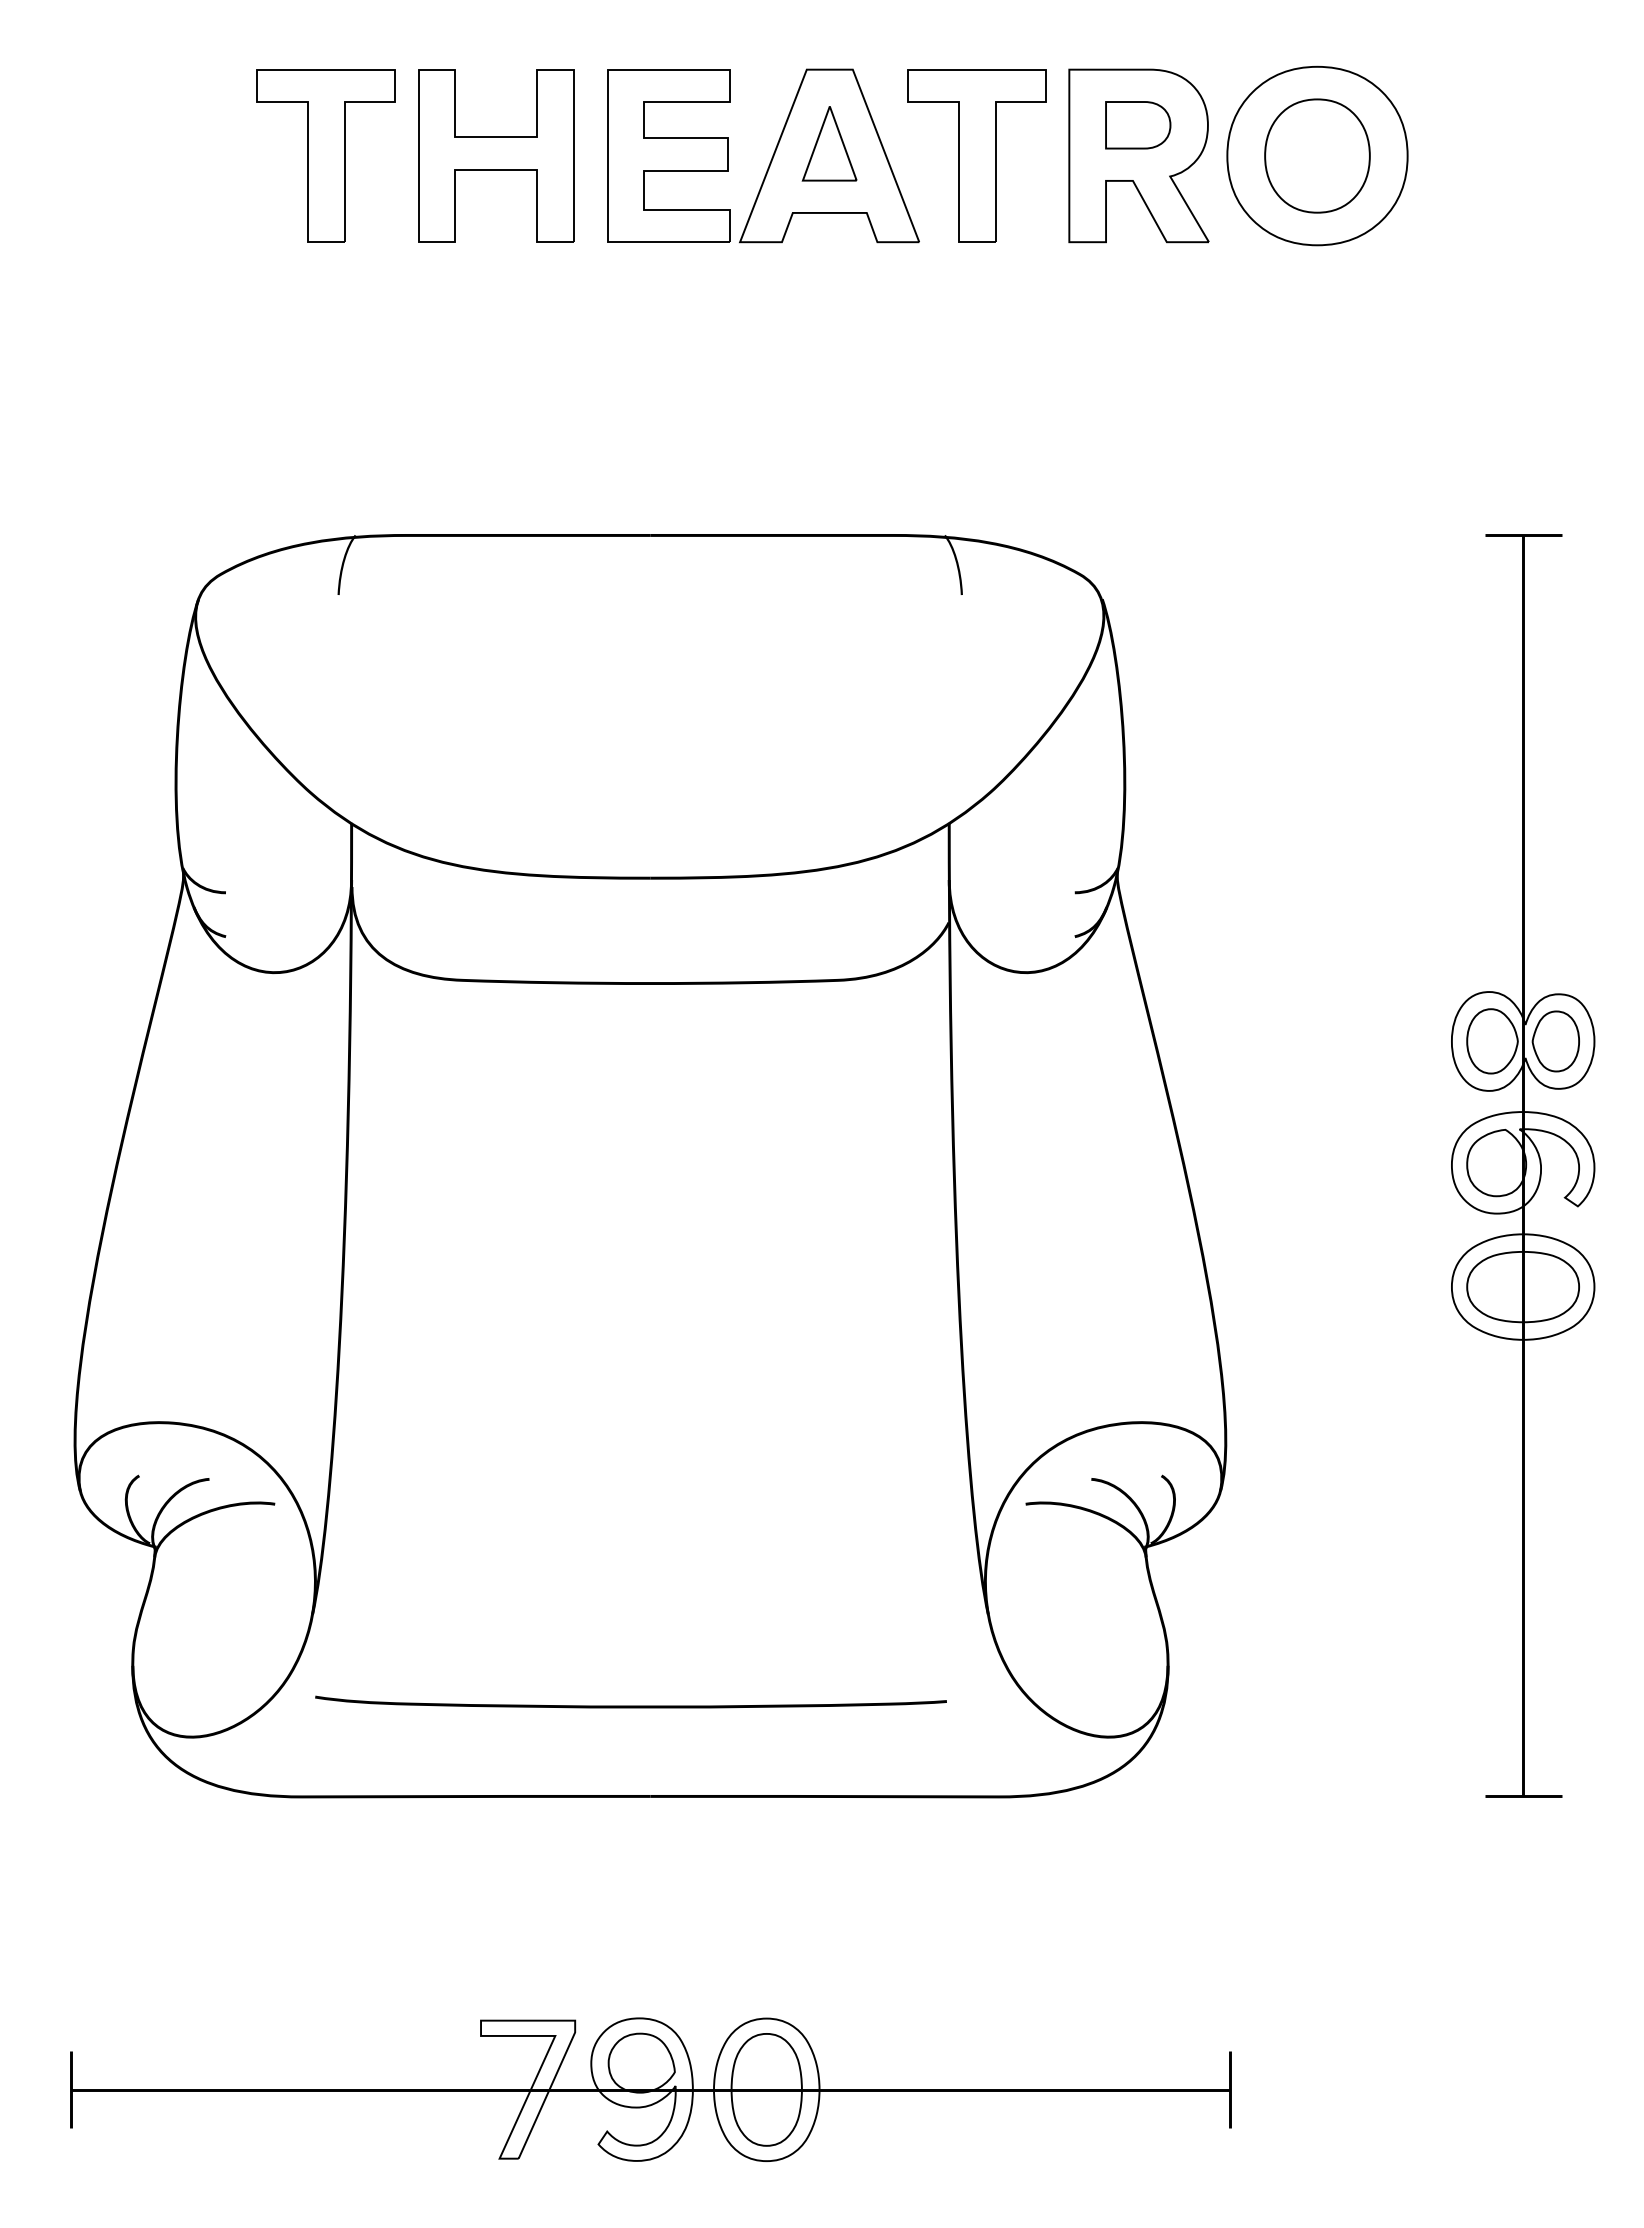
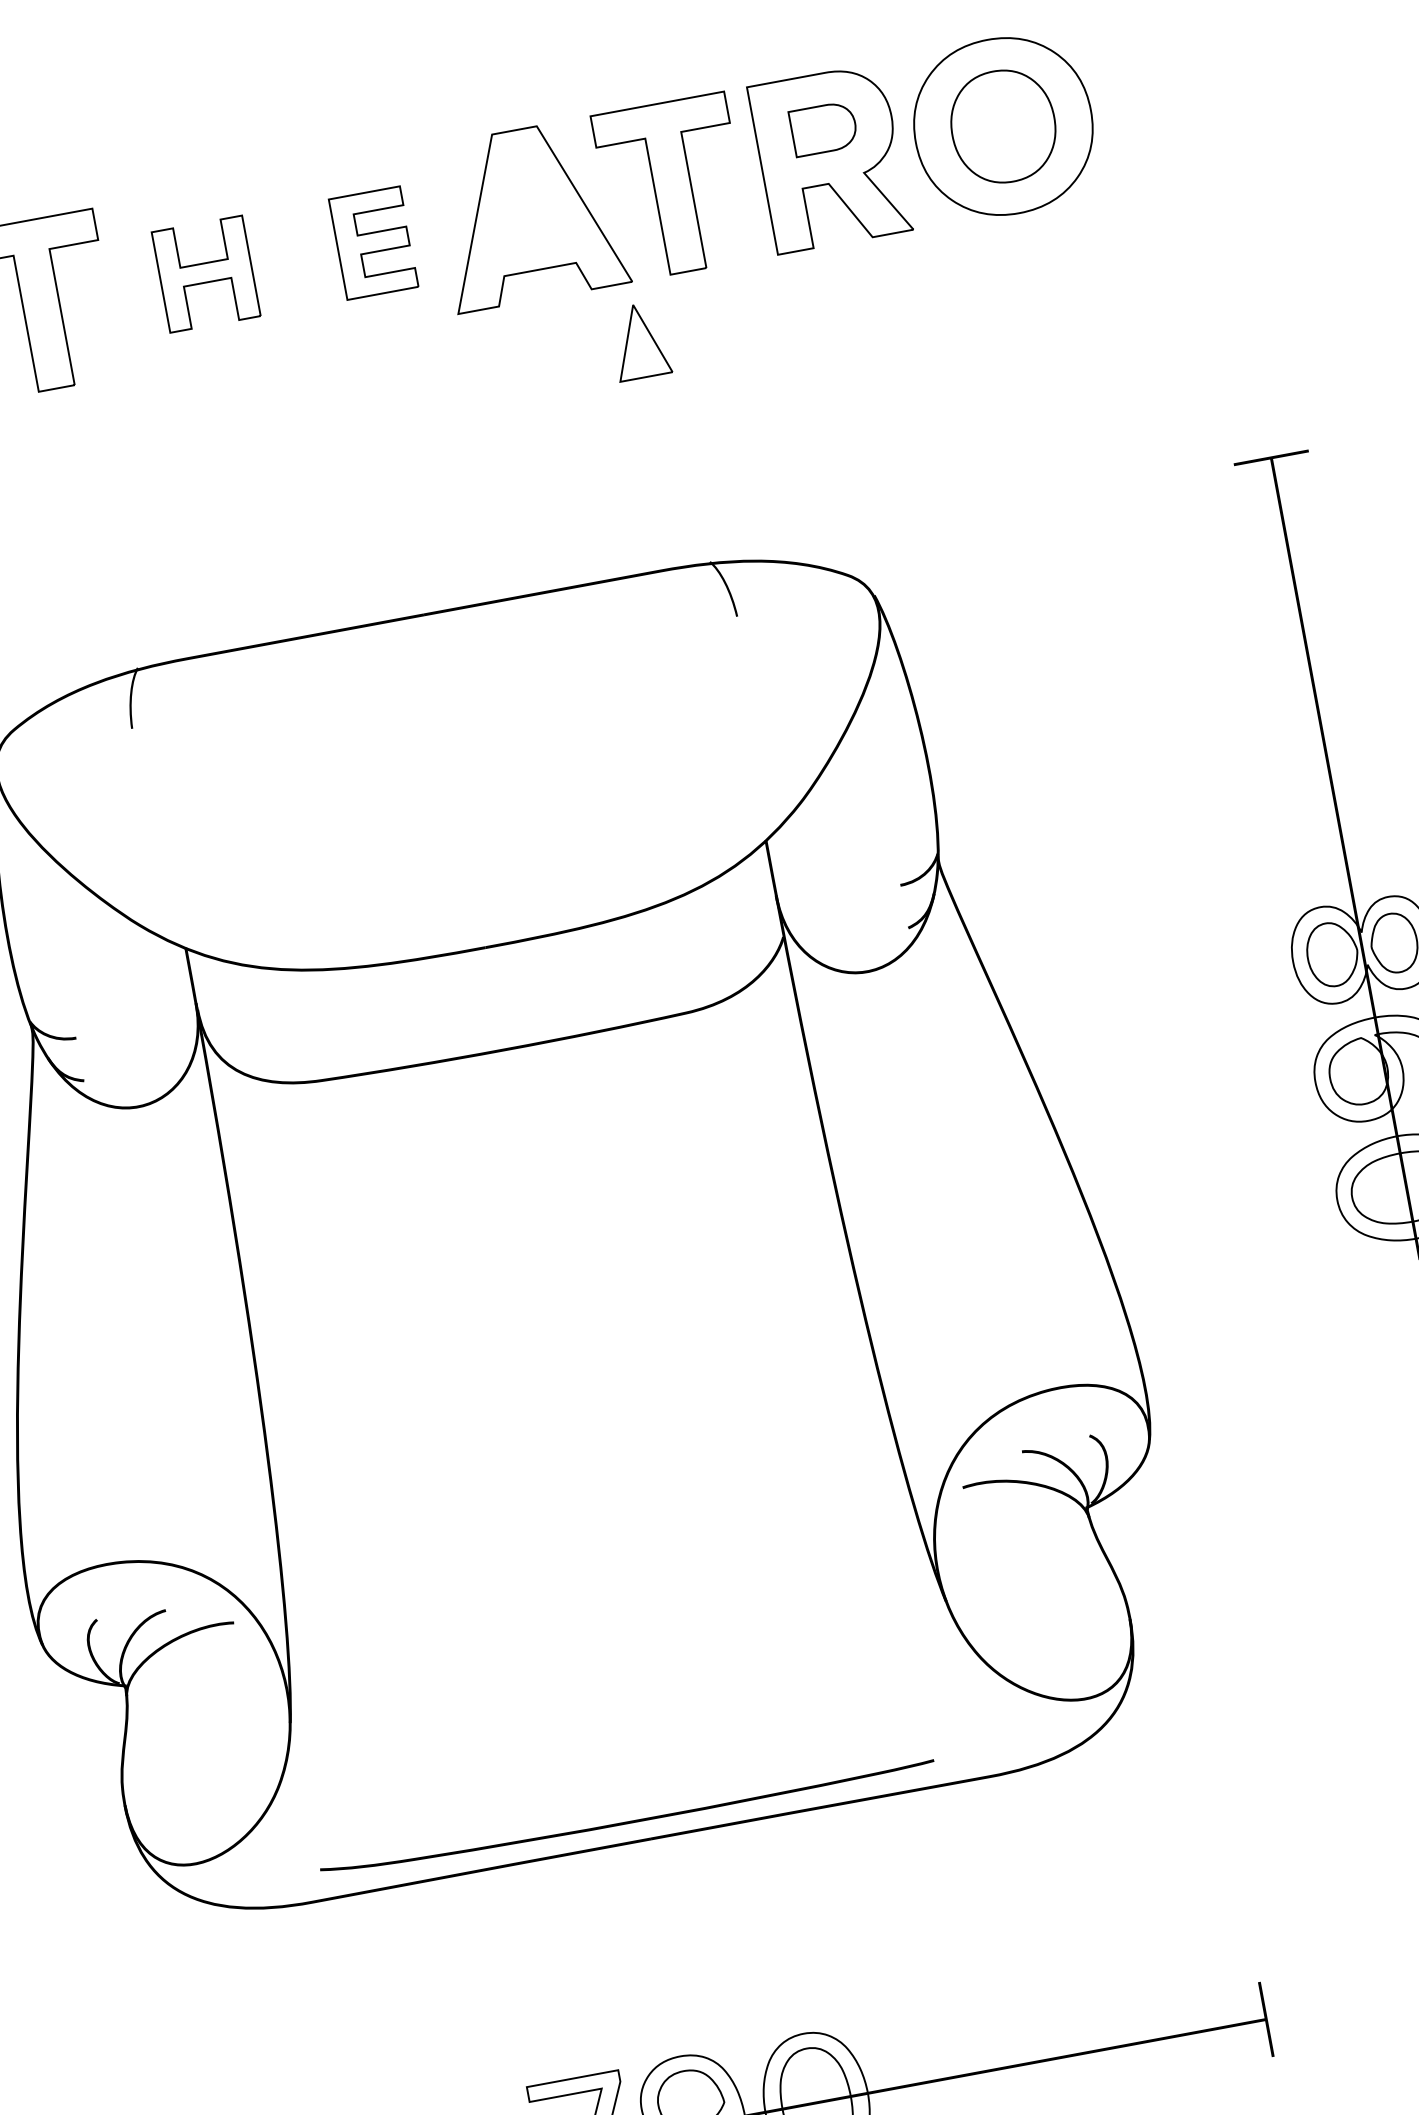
part: (829, 143) -> (639, 341), moved
part: (496, 155) -> (206, 273), size x0.6
part: (668, 155) -> (373, 242), size x0.6
curve: (630, 1705) -> (627, 1821), moved

